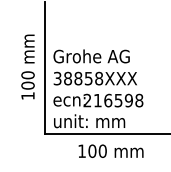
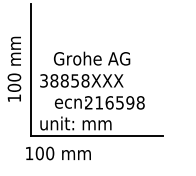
text: (92, 56) -> (92, 58), moved
text: (98, 100) -> (99, 102), moved
text: (111, 151) -> (58, 153), moved

